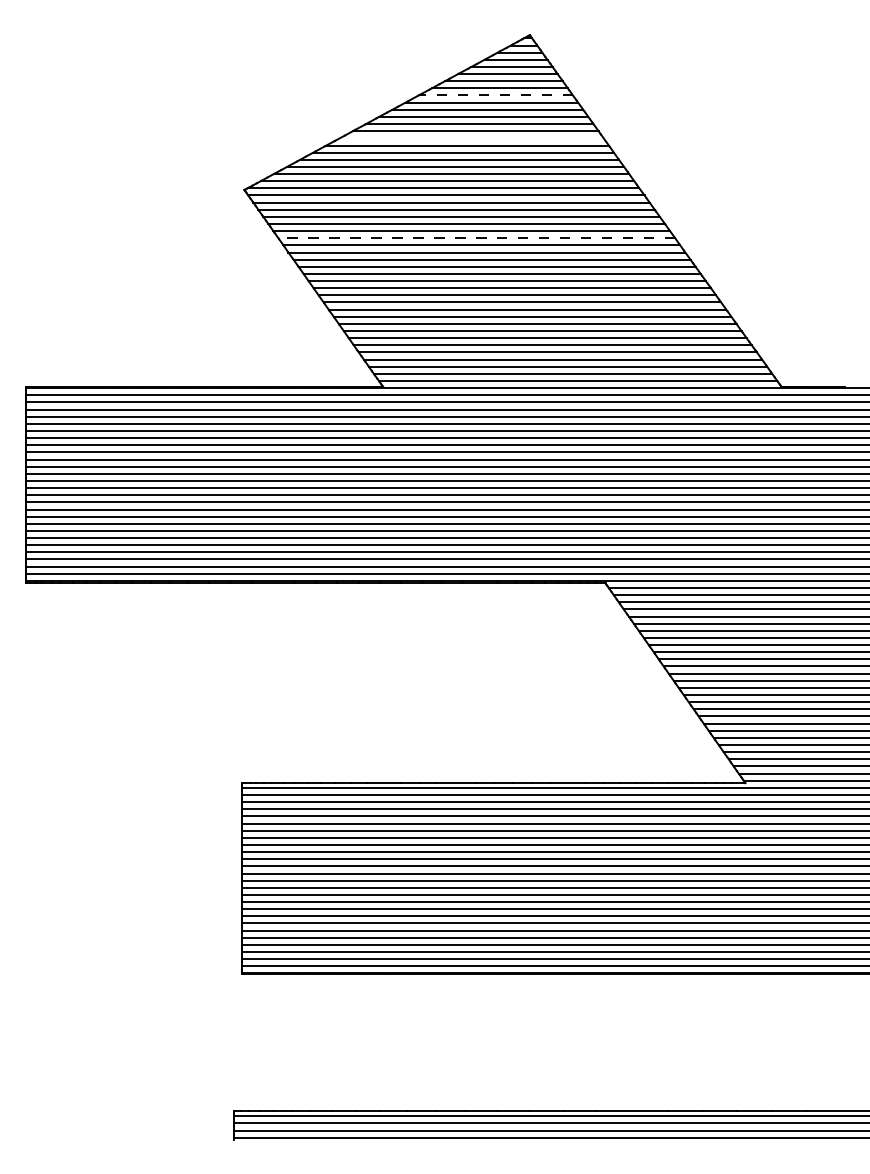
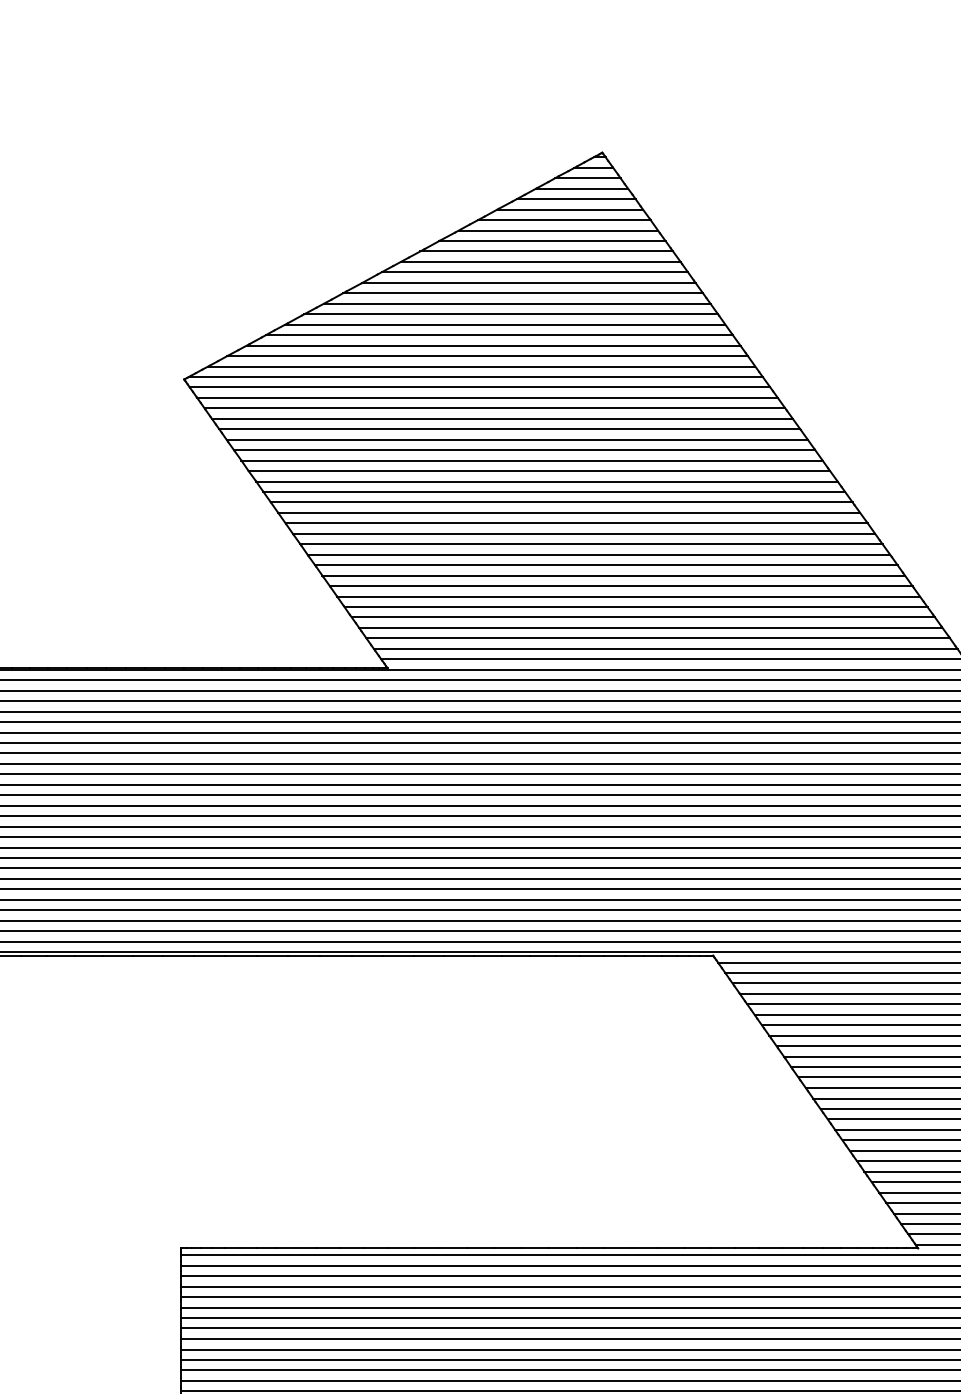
line: (495, 95) -> (552, 241), dashed -> solid
line: (471, 138) -> (516, 304), added
line: (476, 238) -> (524, 450), dashed -> solid

